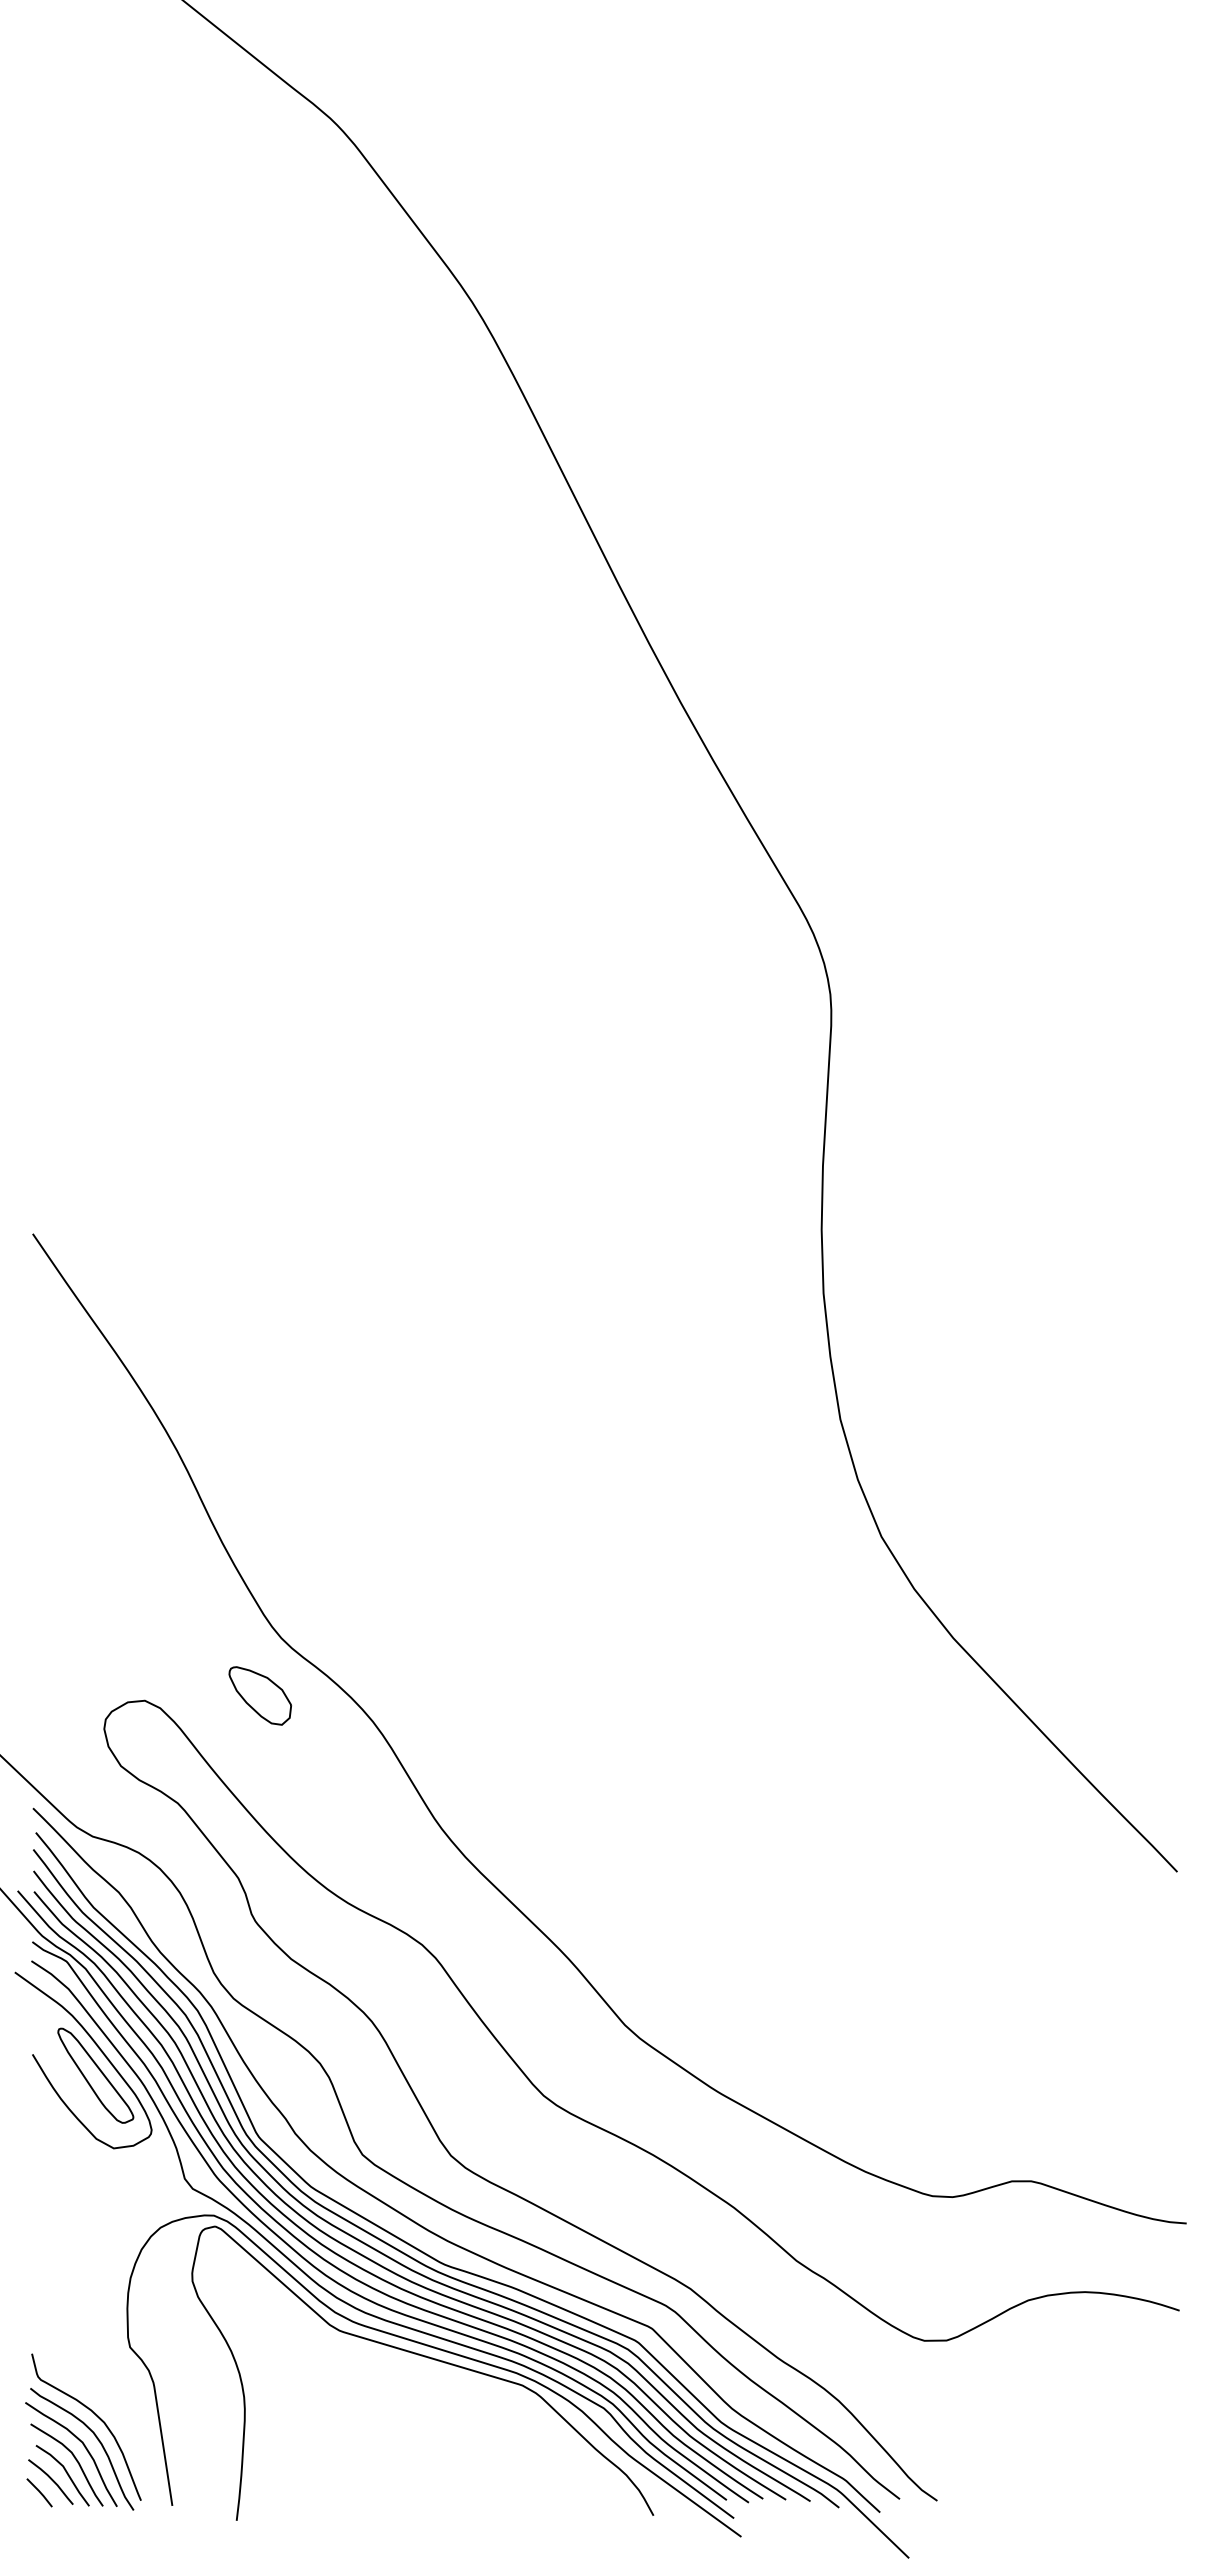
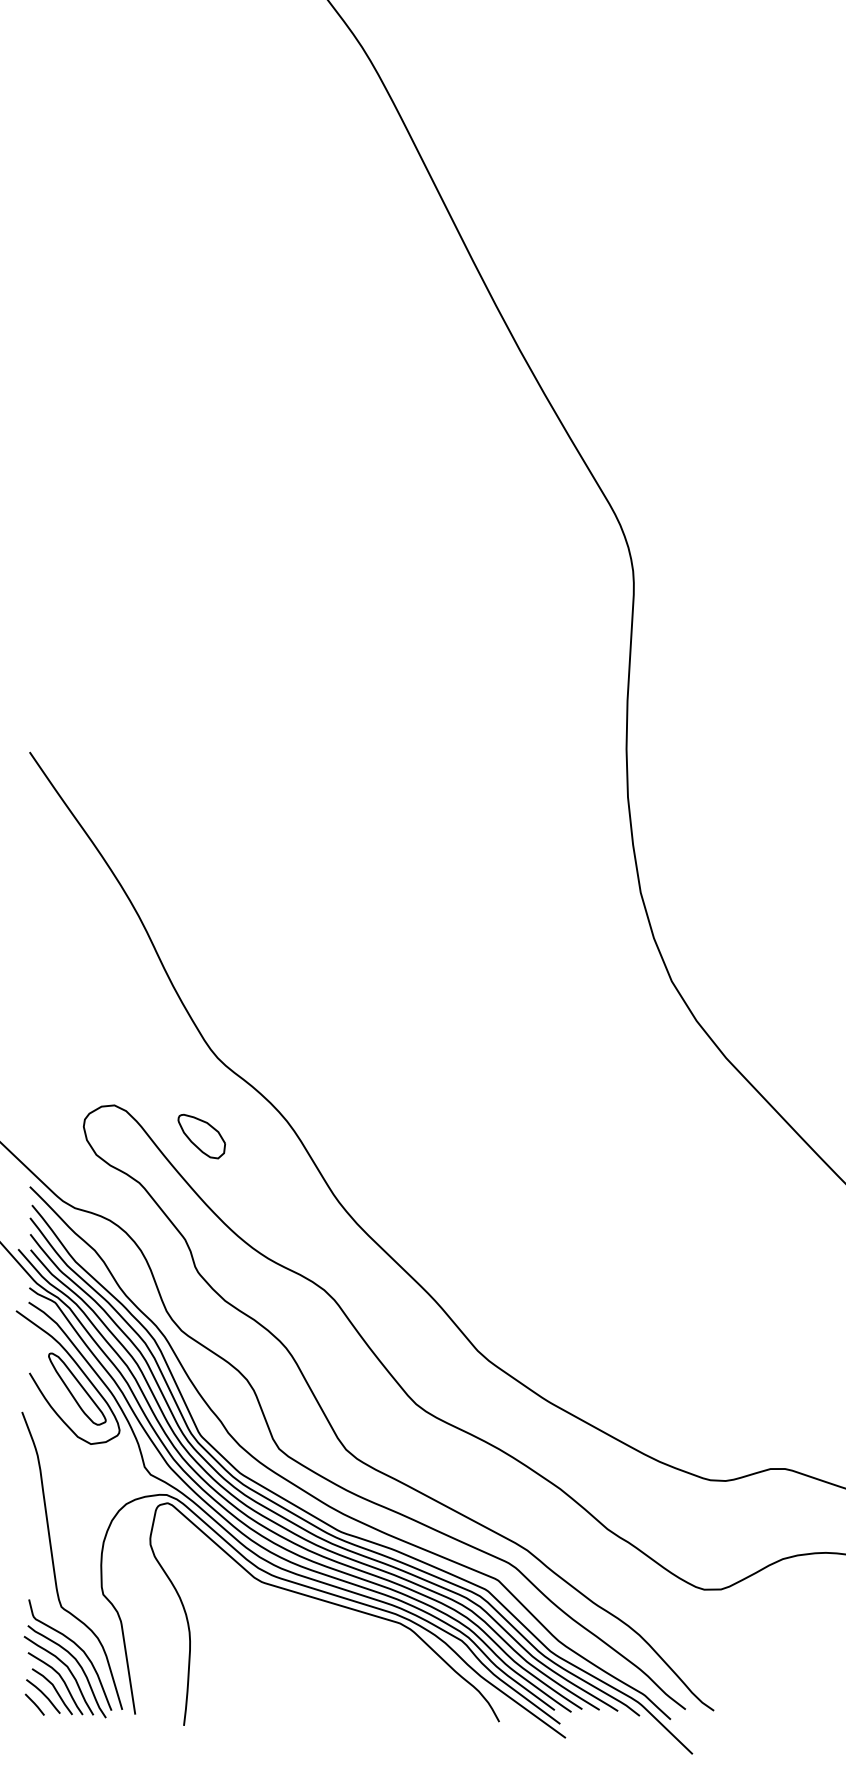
part: (260, 1695) -> (201, 1136), moved
curve: (64, 2302) -> (53, 1560), added

